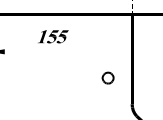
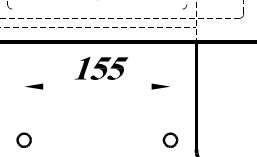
part: (53, 36) -> (101, 68), size x1.43
fill: (102, 51) -> (160, 86), added
part: (108, 77) -> (170, 139), moved

